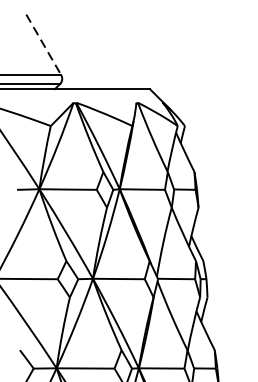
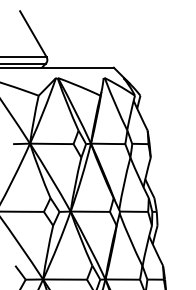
line: (43, 45) -> (33, 34), dashed -> solid

